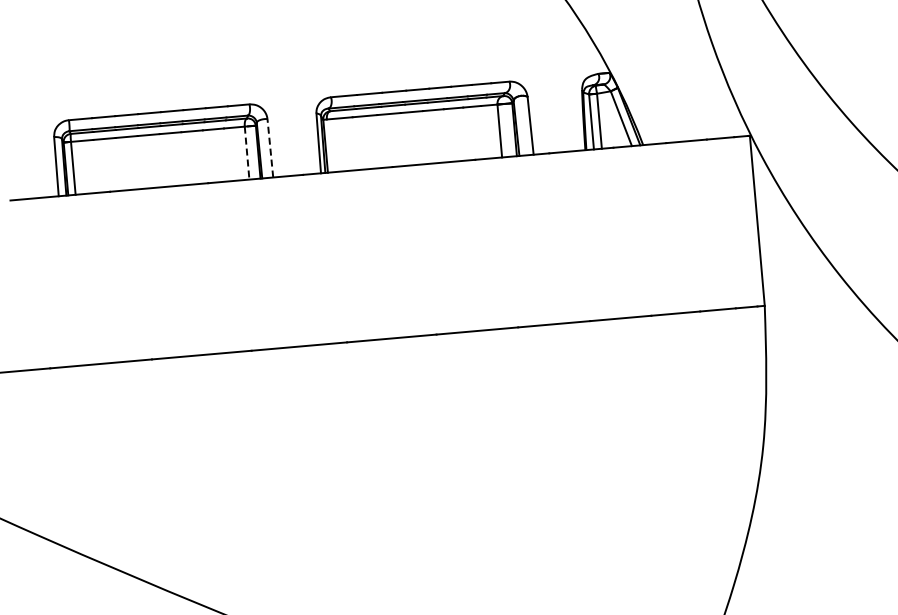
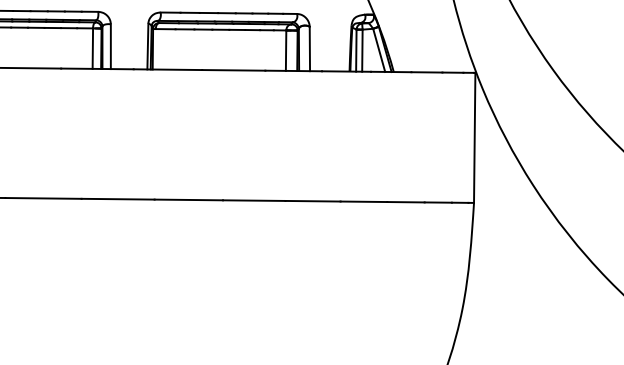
line: (270, 147) -> (111, 46), dashed -> solid
line: (247, 153) -> (93, 48), dashed -> solid

